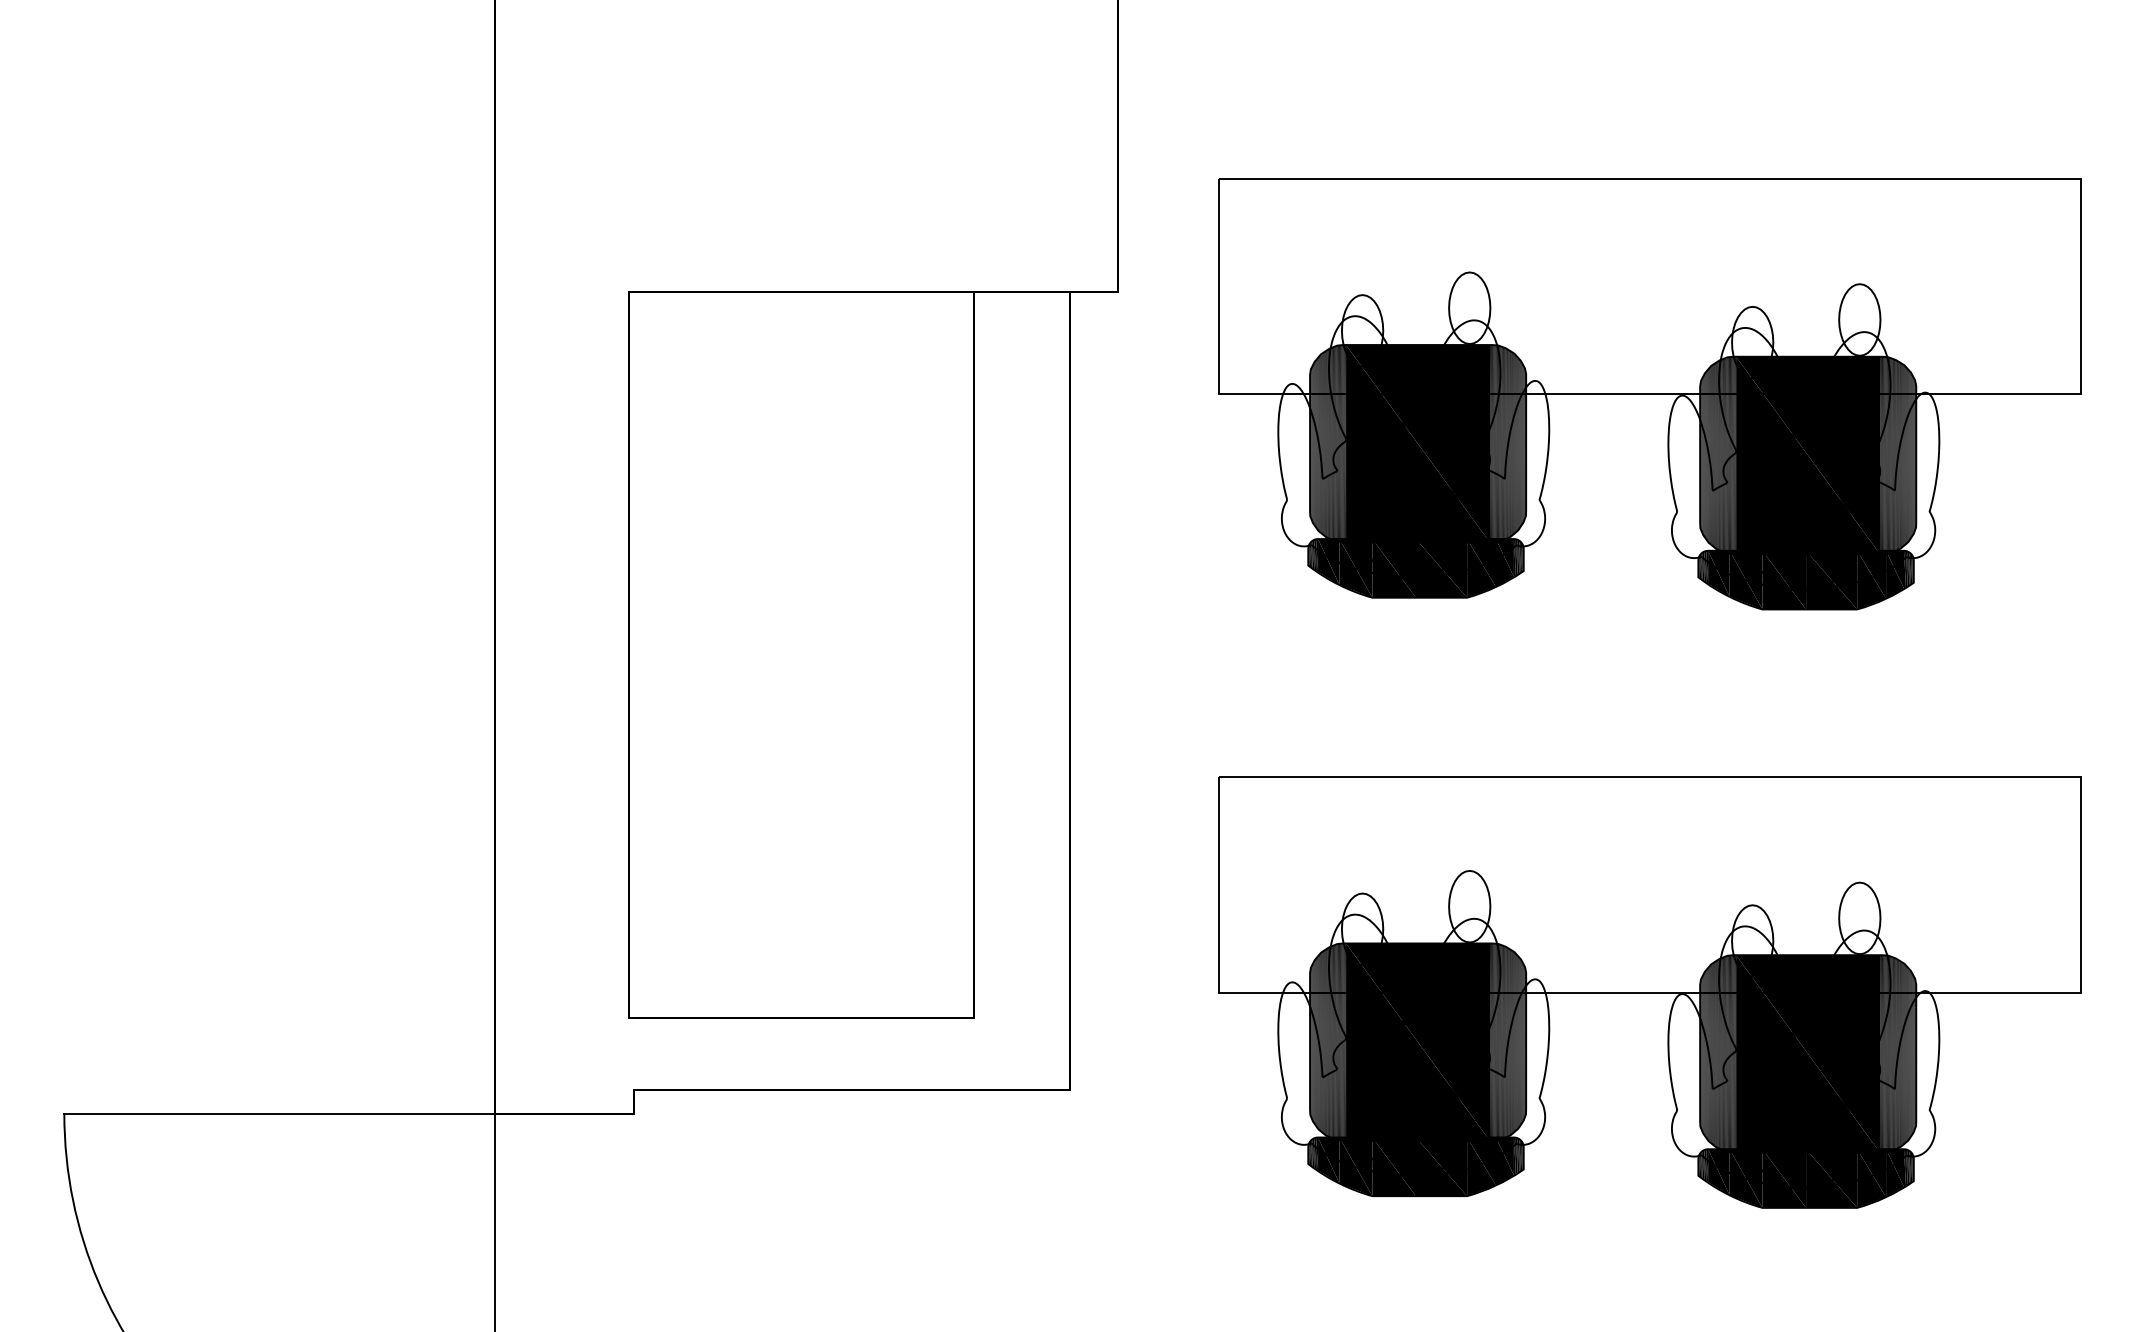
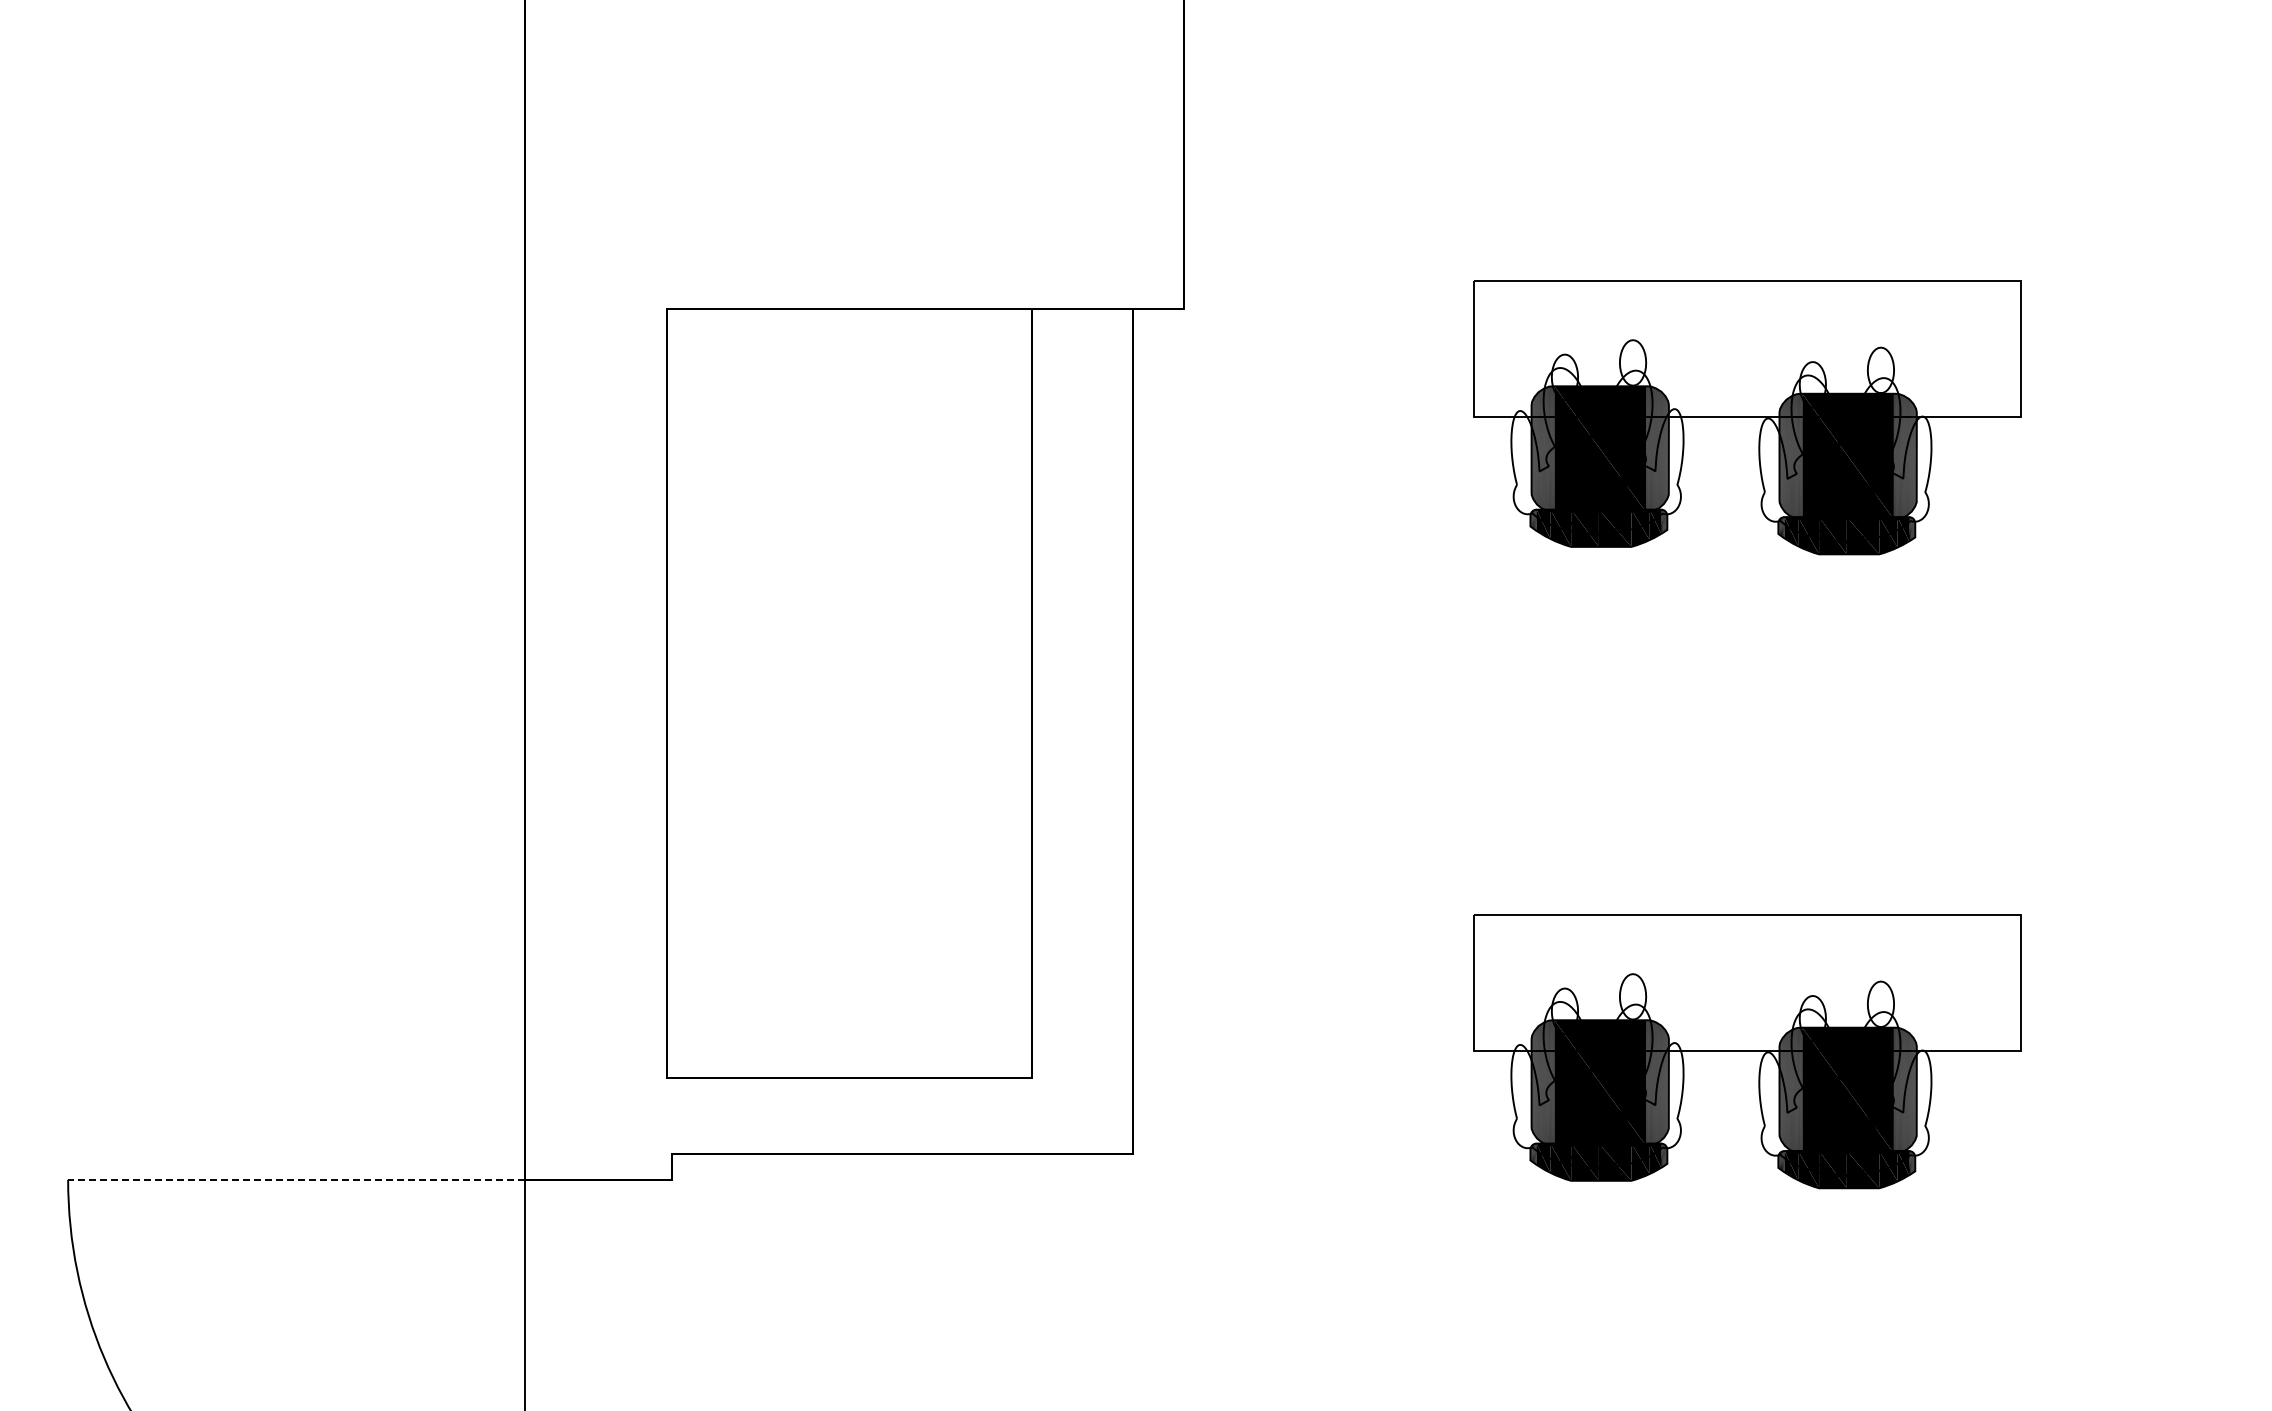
part: (1649, 394) -> (1747, 417), size x0.6
part: (1649, 992) -> (1747, 1051), size x0.6
line: (278, 1113) -> (295, 1179), solid -> dashed

